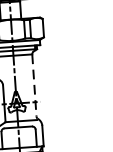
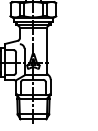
line: (35, 85) -> (47, 50), dashed -> solid

